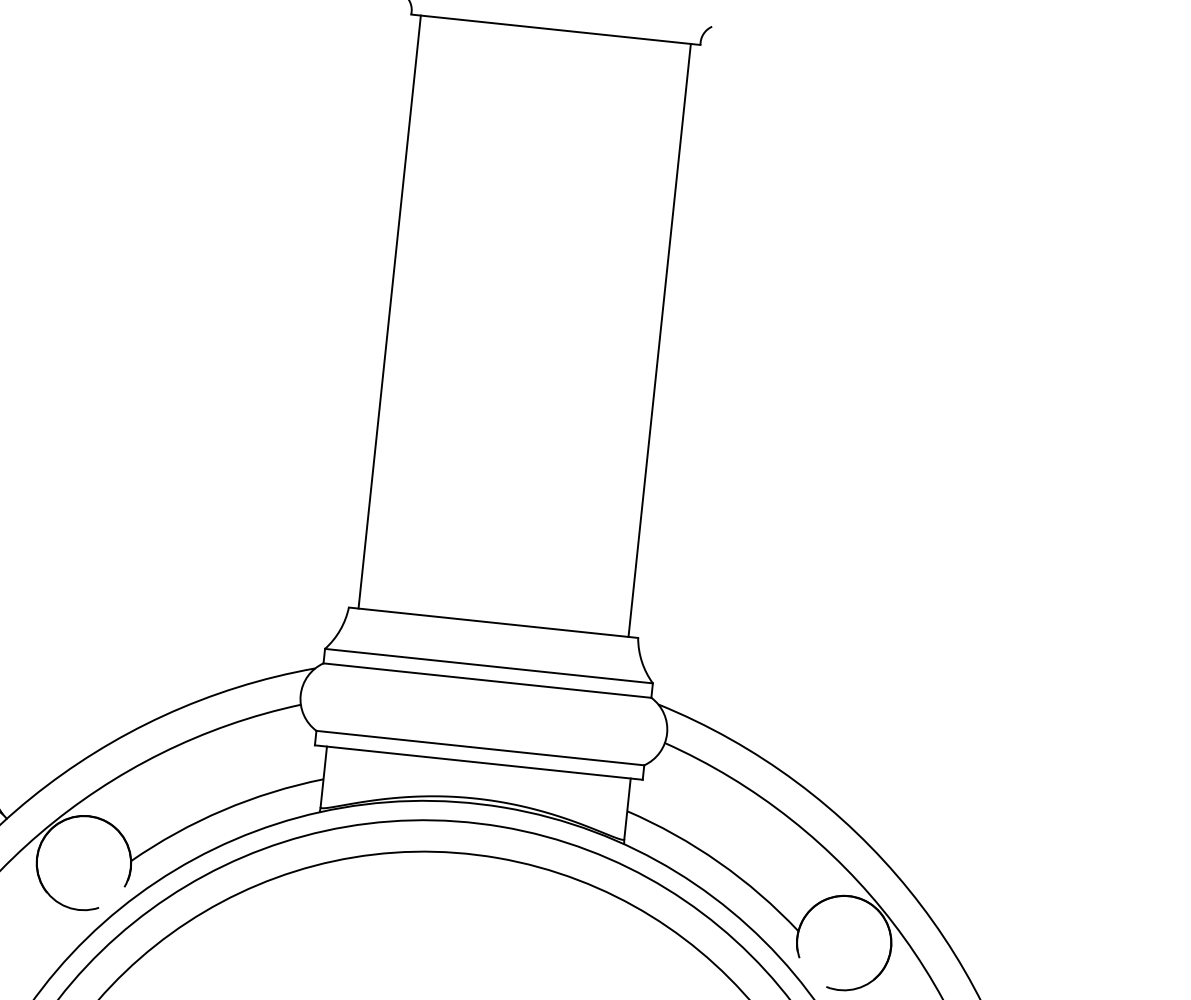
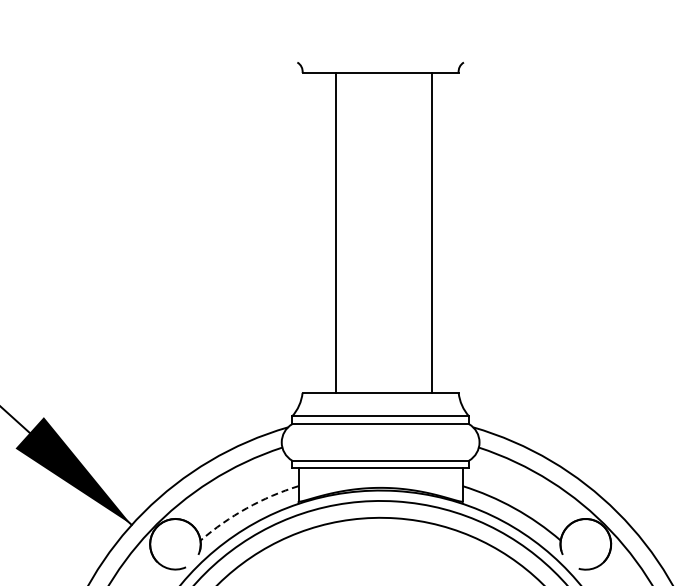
line: (389, 311) -> (335, 232), moved
line: (659, 339) -> (431, 232), moved
arc: (222, 810) -> (246, 508), solid -> dashed

